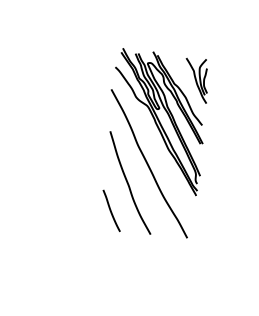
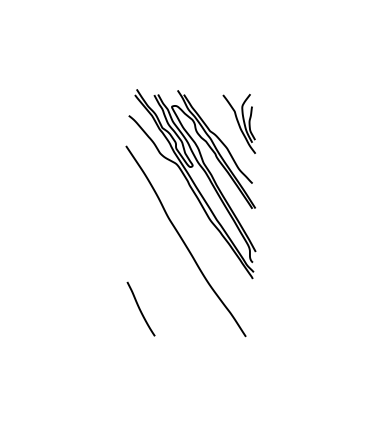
curve: (128, 182) -> (160, 269), removed

